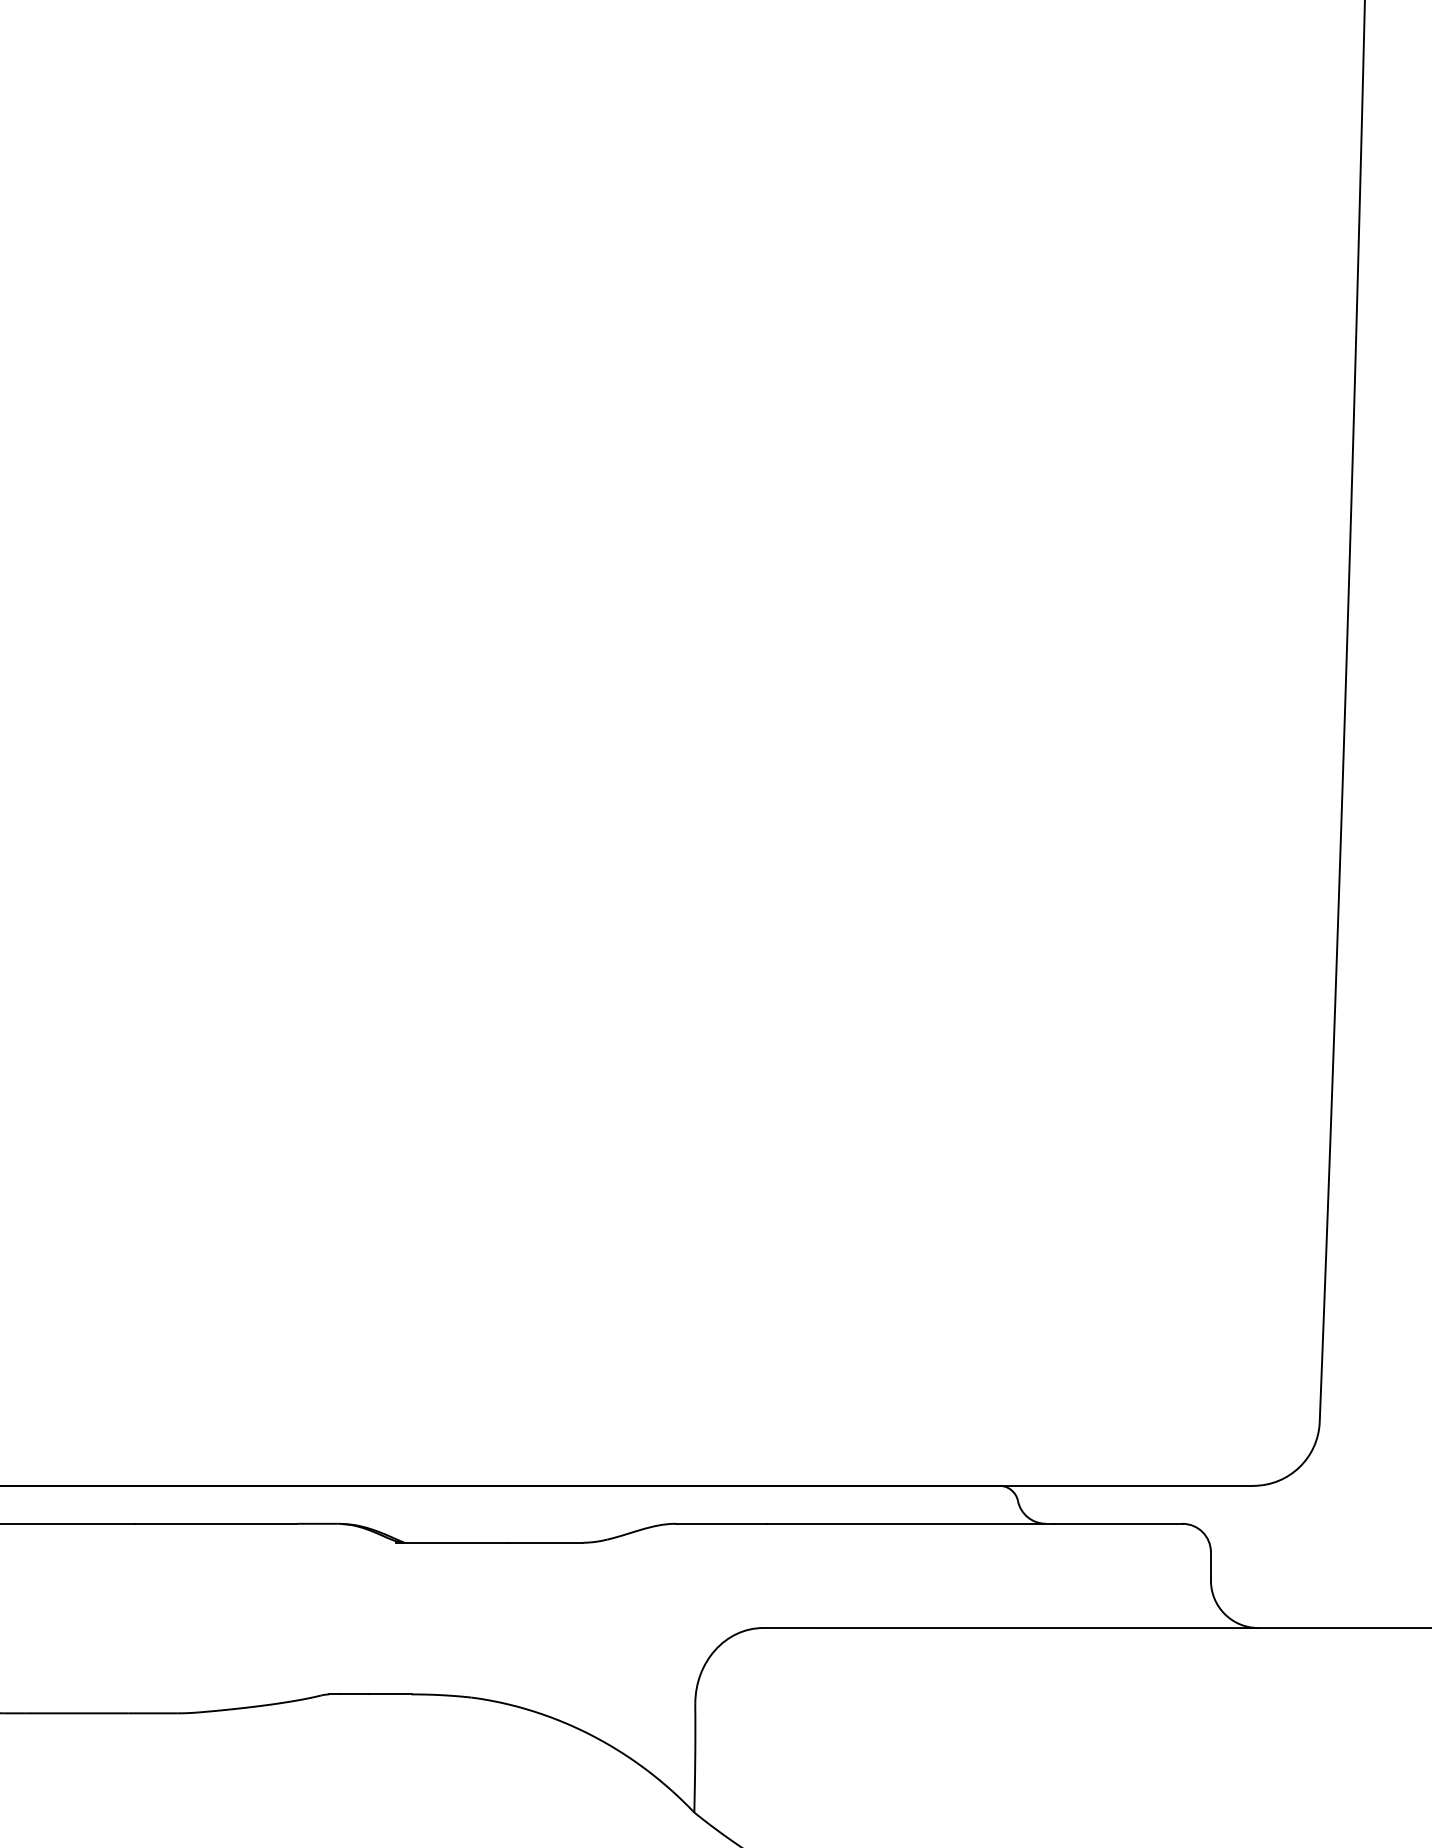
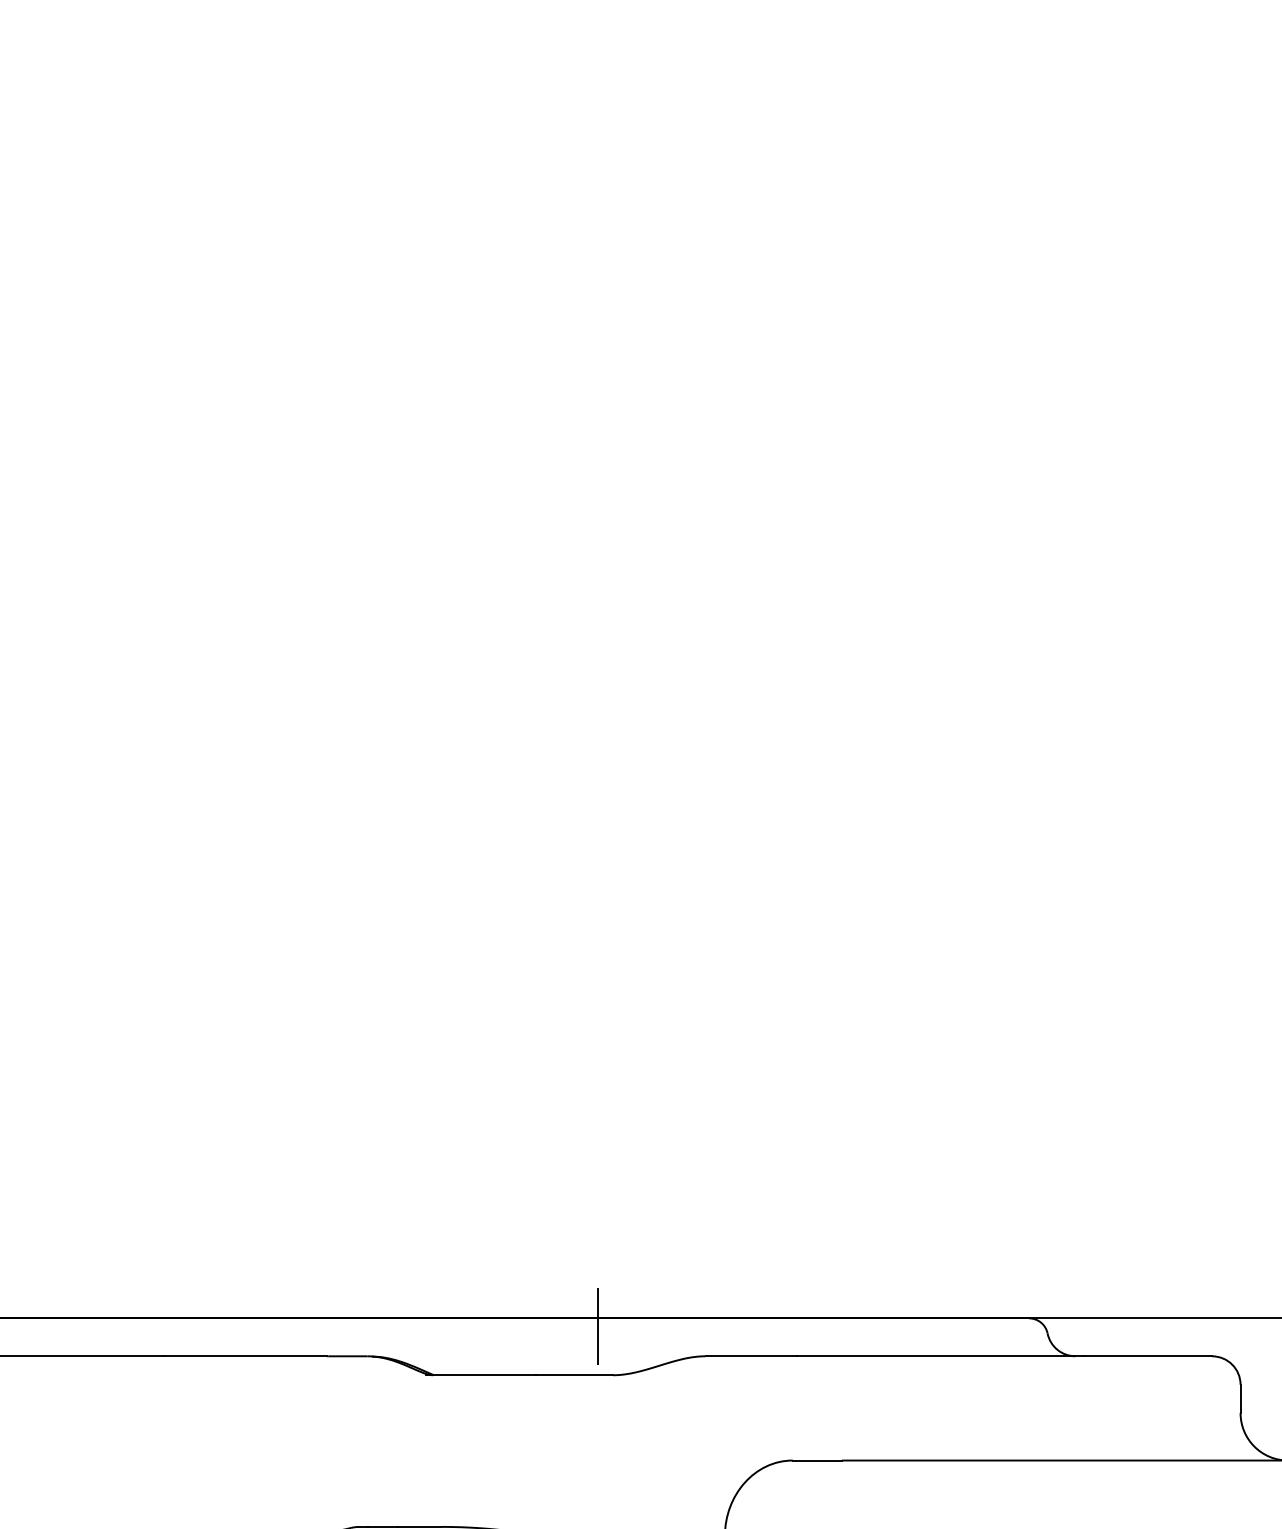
line: (568, 1493) -> (598, 1326), added

